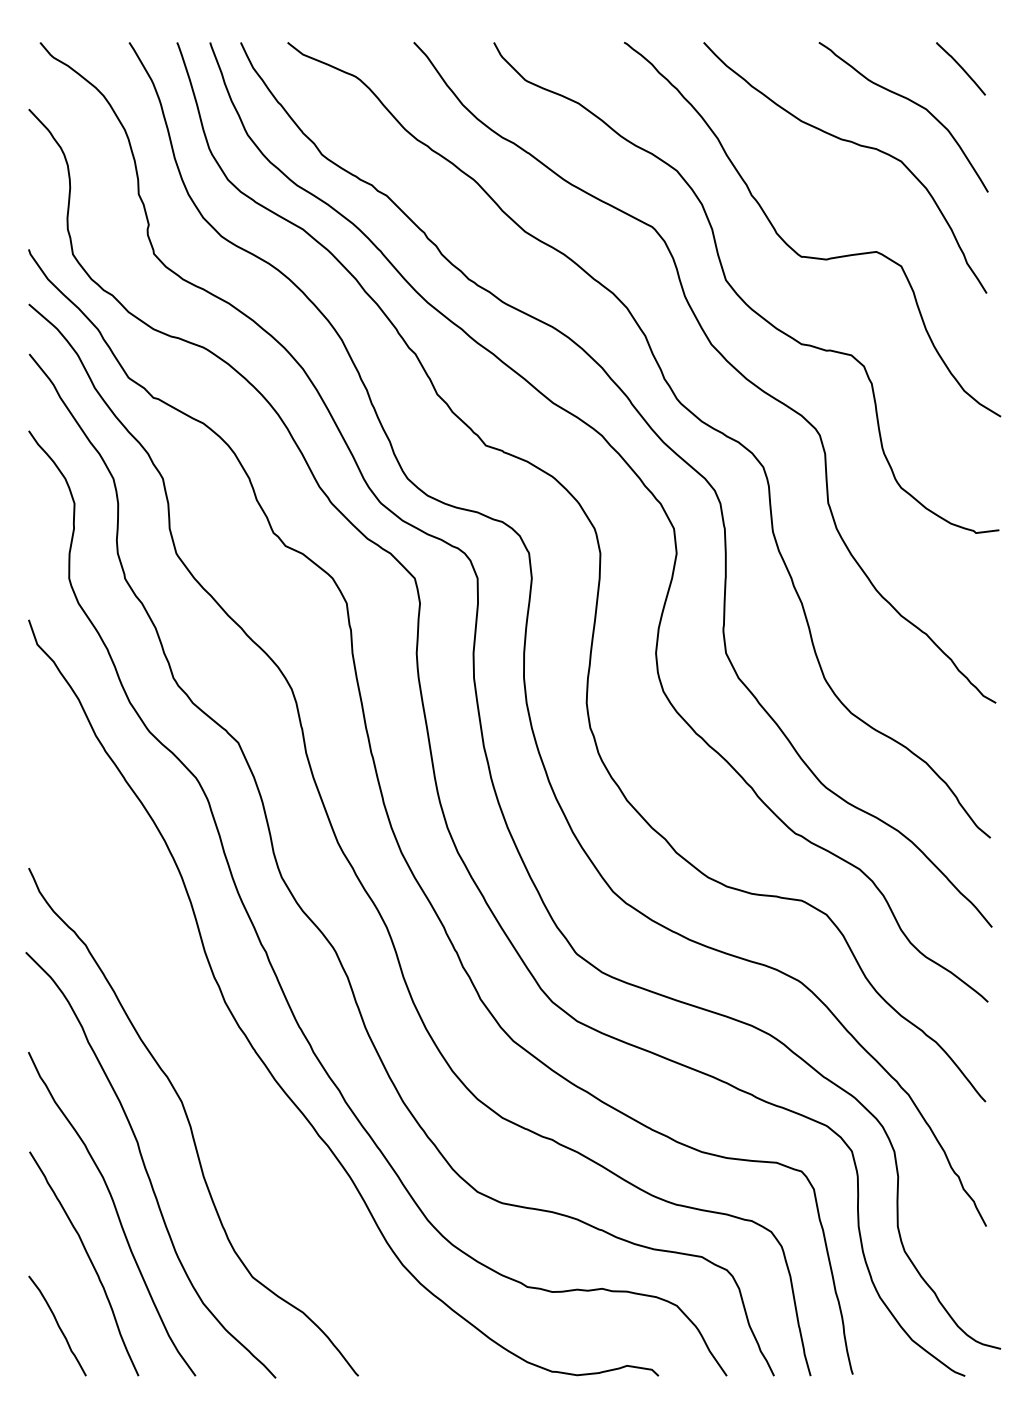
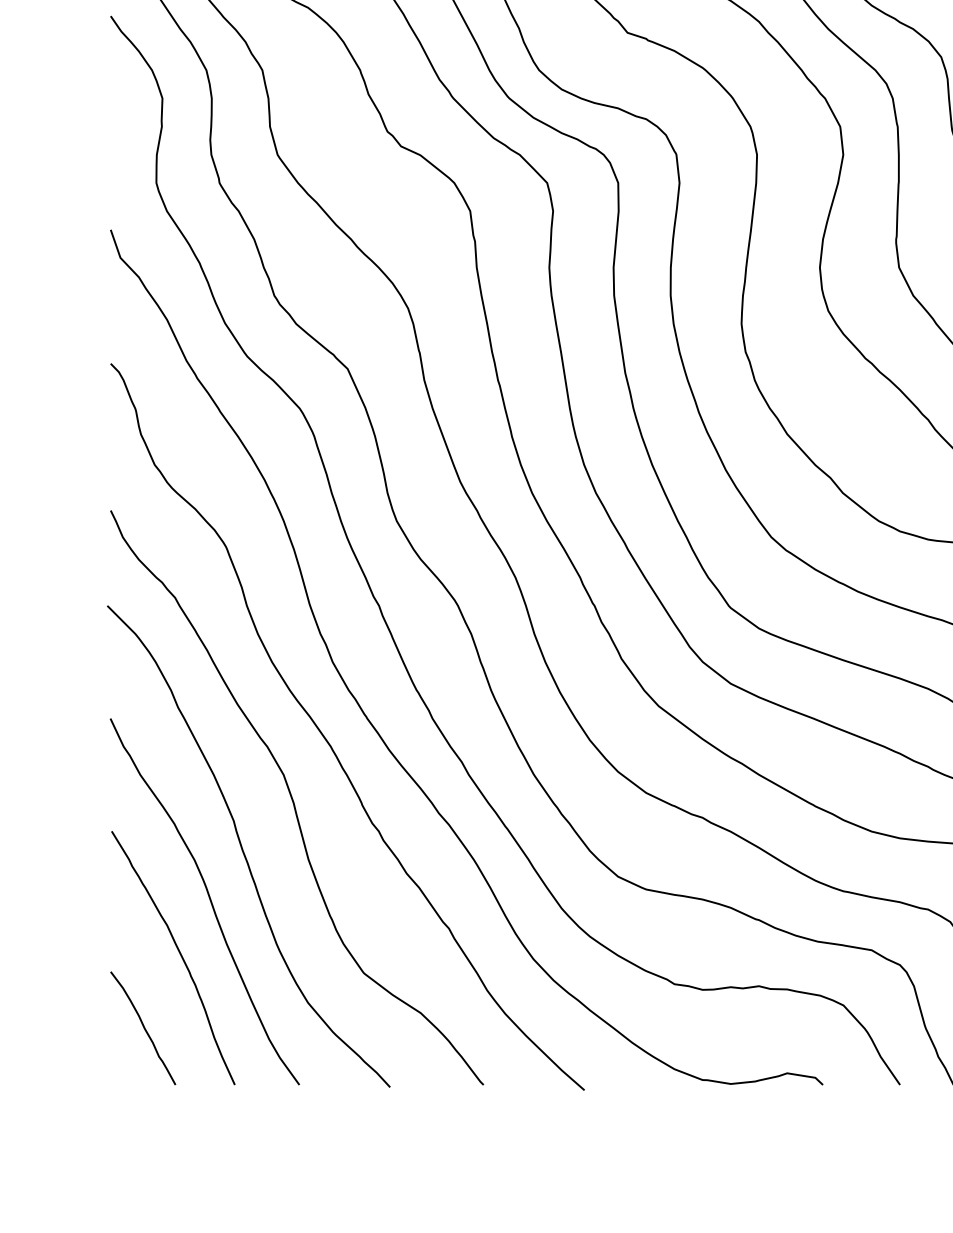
curve: (220, 1070) -> (327, 739), added

